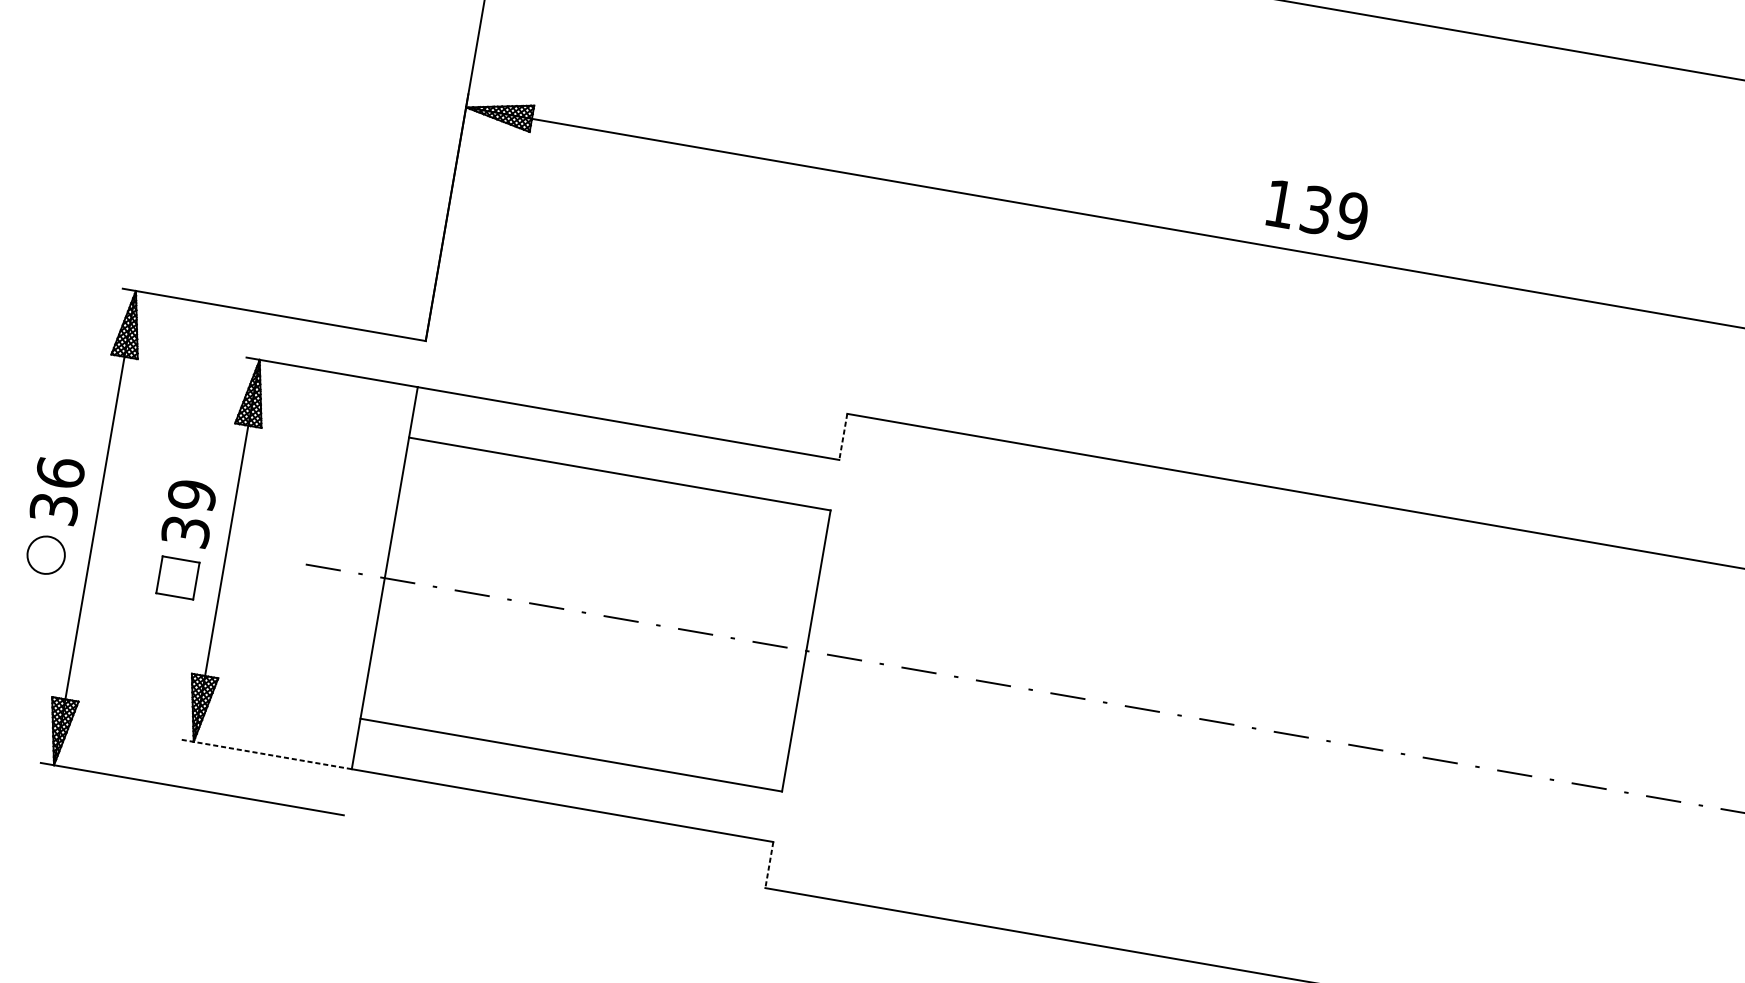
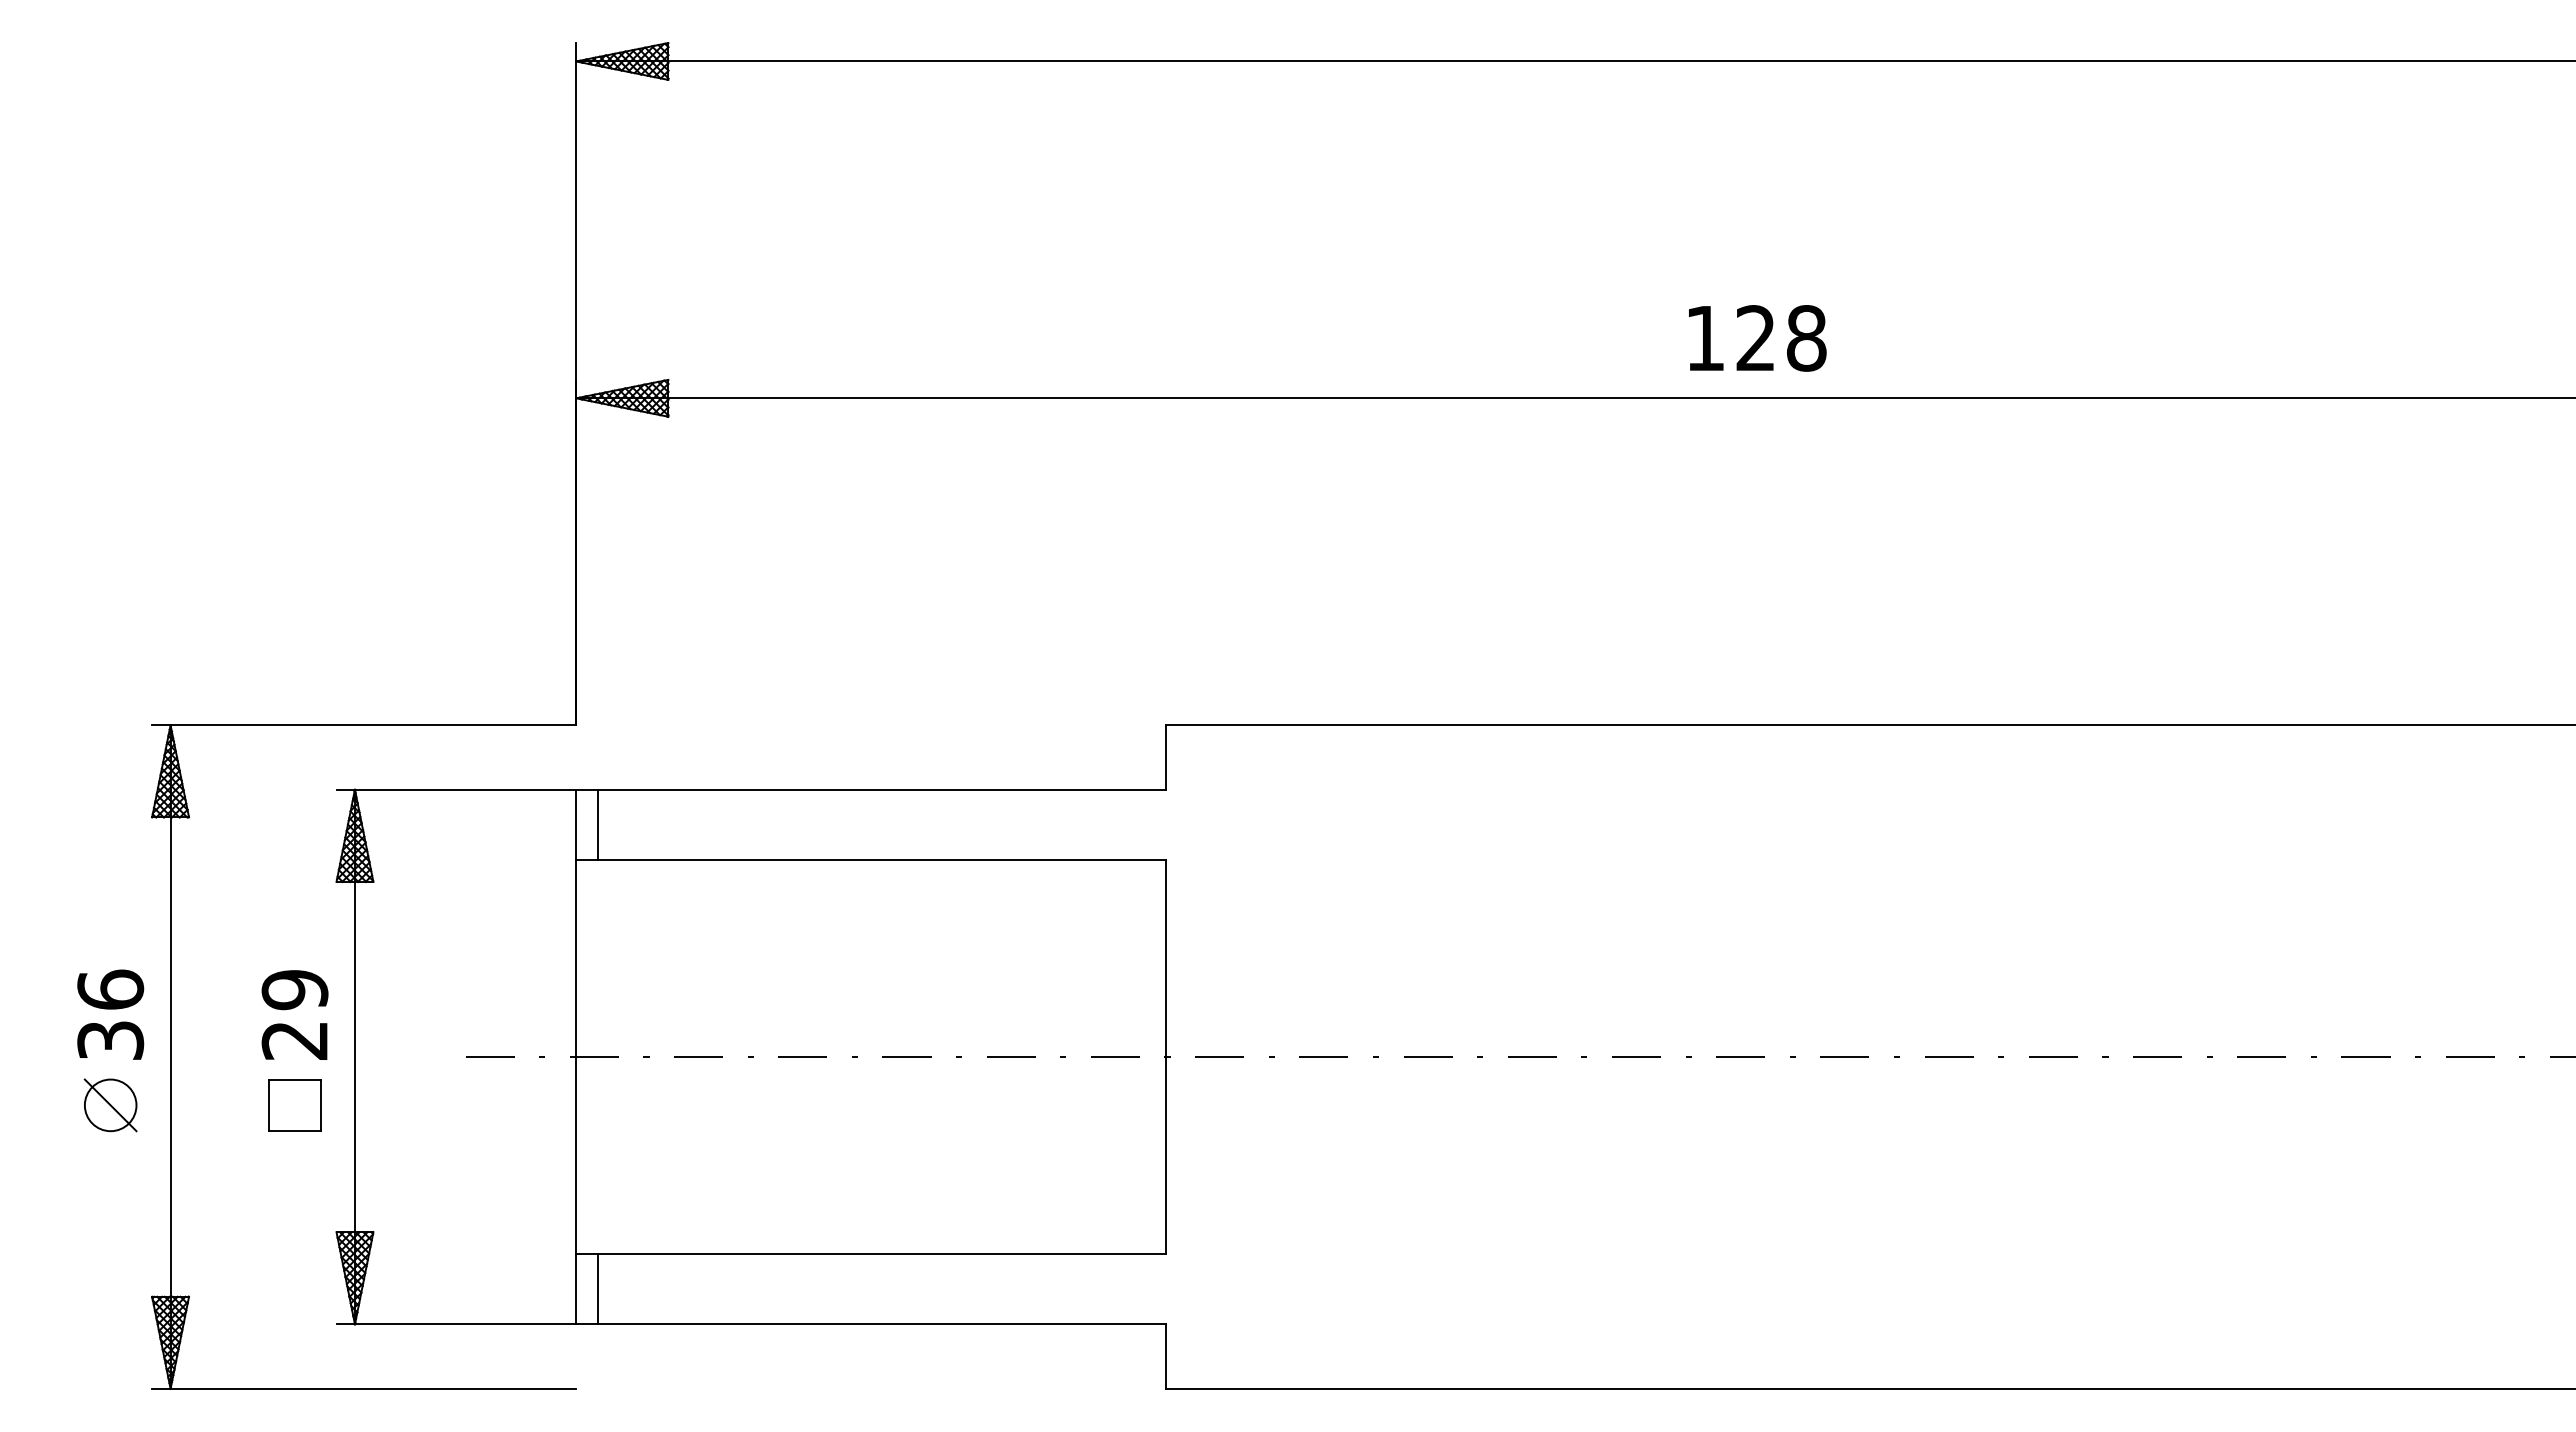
text: (1334, 213) -> (1781, 338), 139 -> 128
line: (429, 414) -> (598, 824), added
line: (843, 436) -> (1166, 757), dashed -> solid
text: (185, 531) -> (294, 1040), 39 -> 29
line: (46, 555) -> (110, 1105), added
line: (372, 746) -> (598, 1288), added
line: (266, 754) -> (456, 1324), dashed -> solid
line: (769, 865) -> (1166, 1357), dashed -> solid

